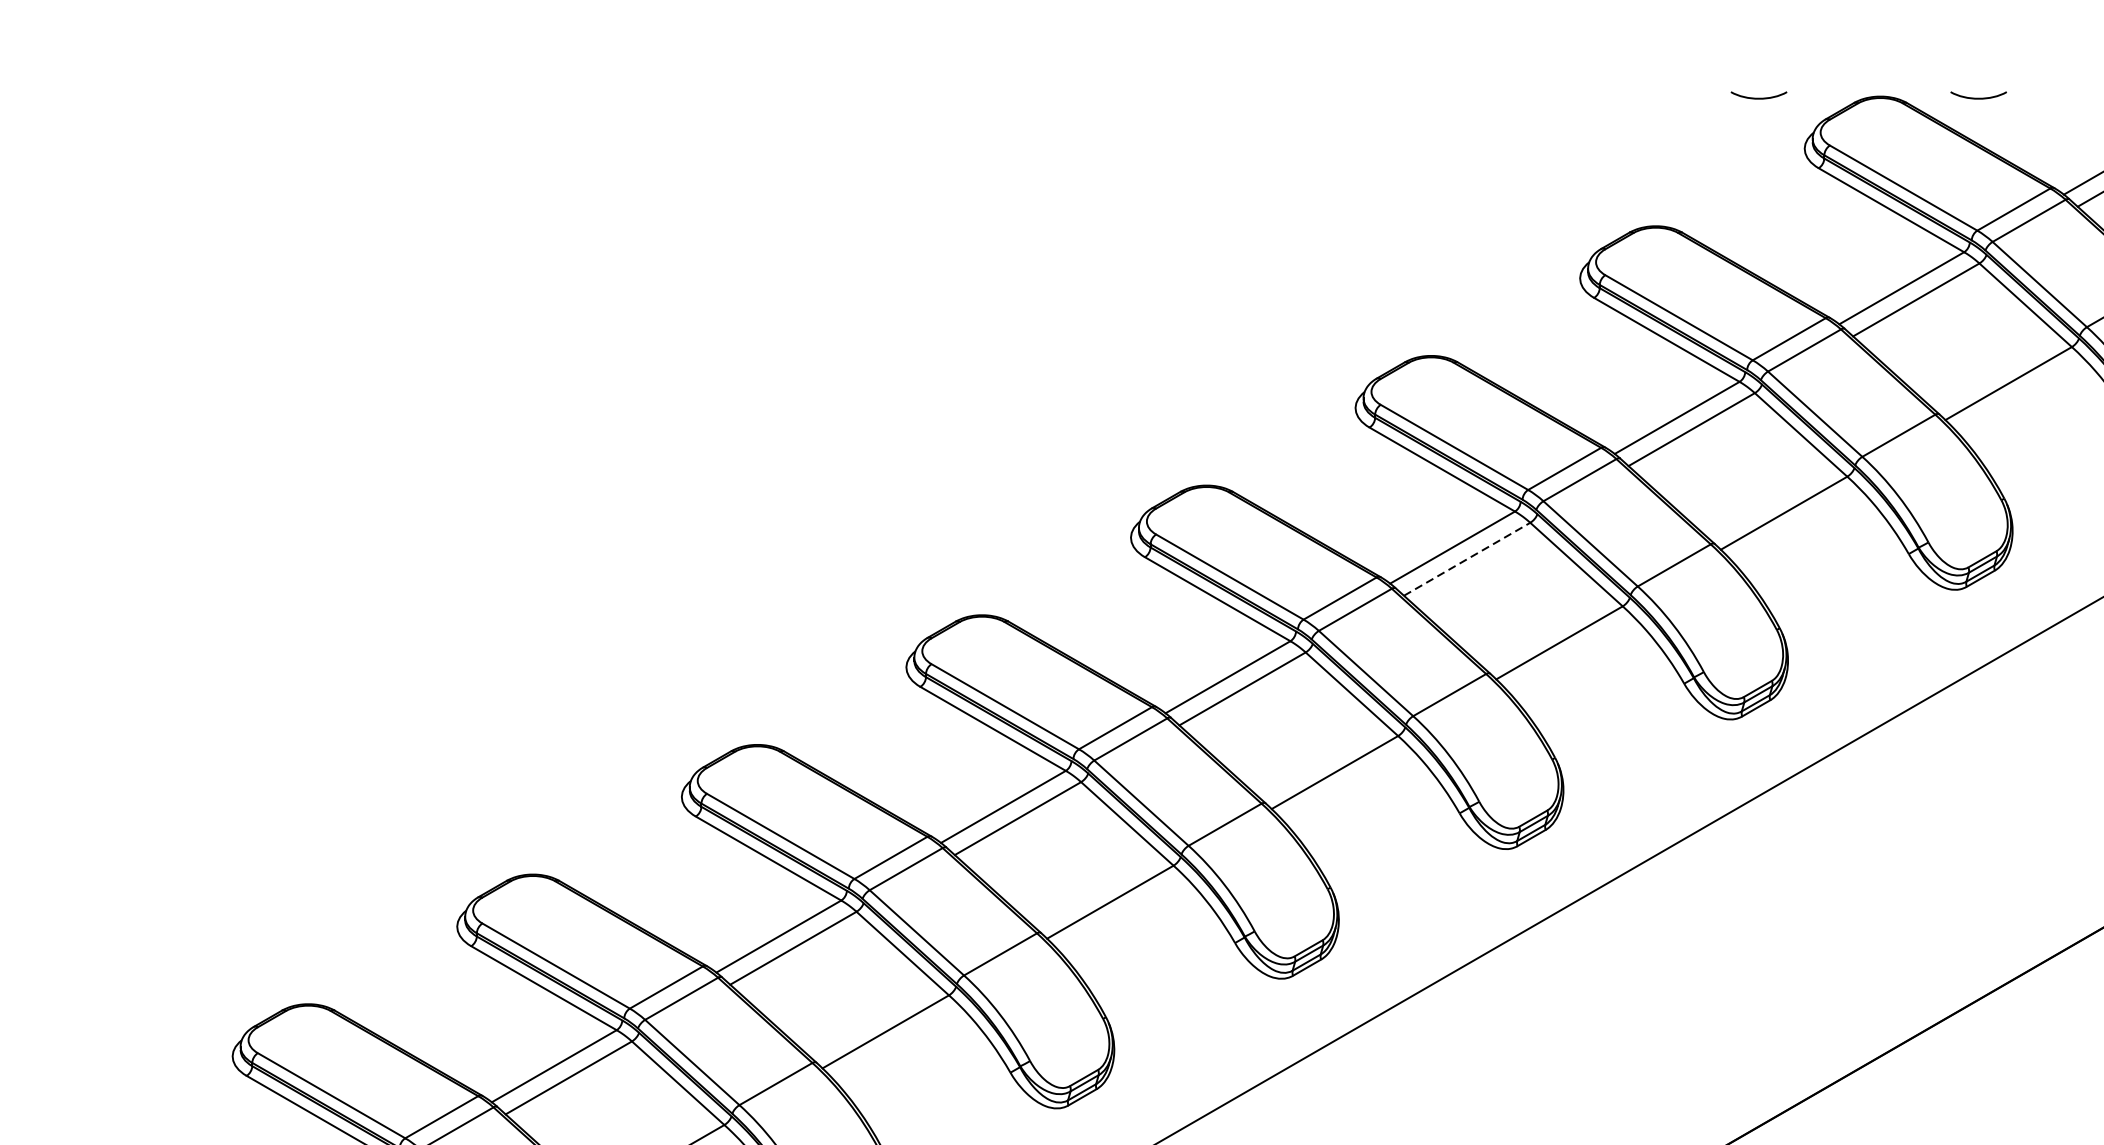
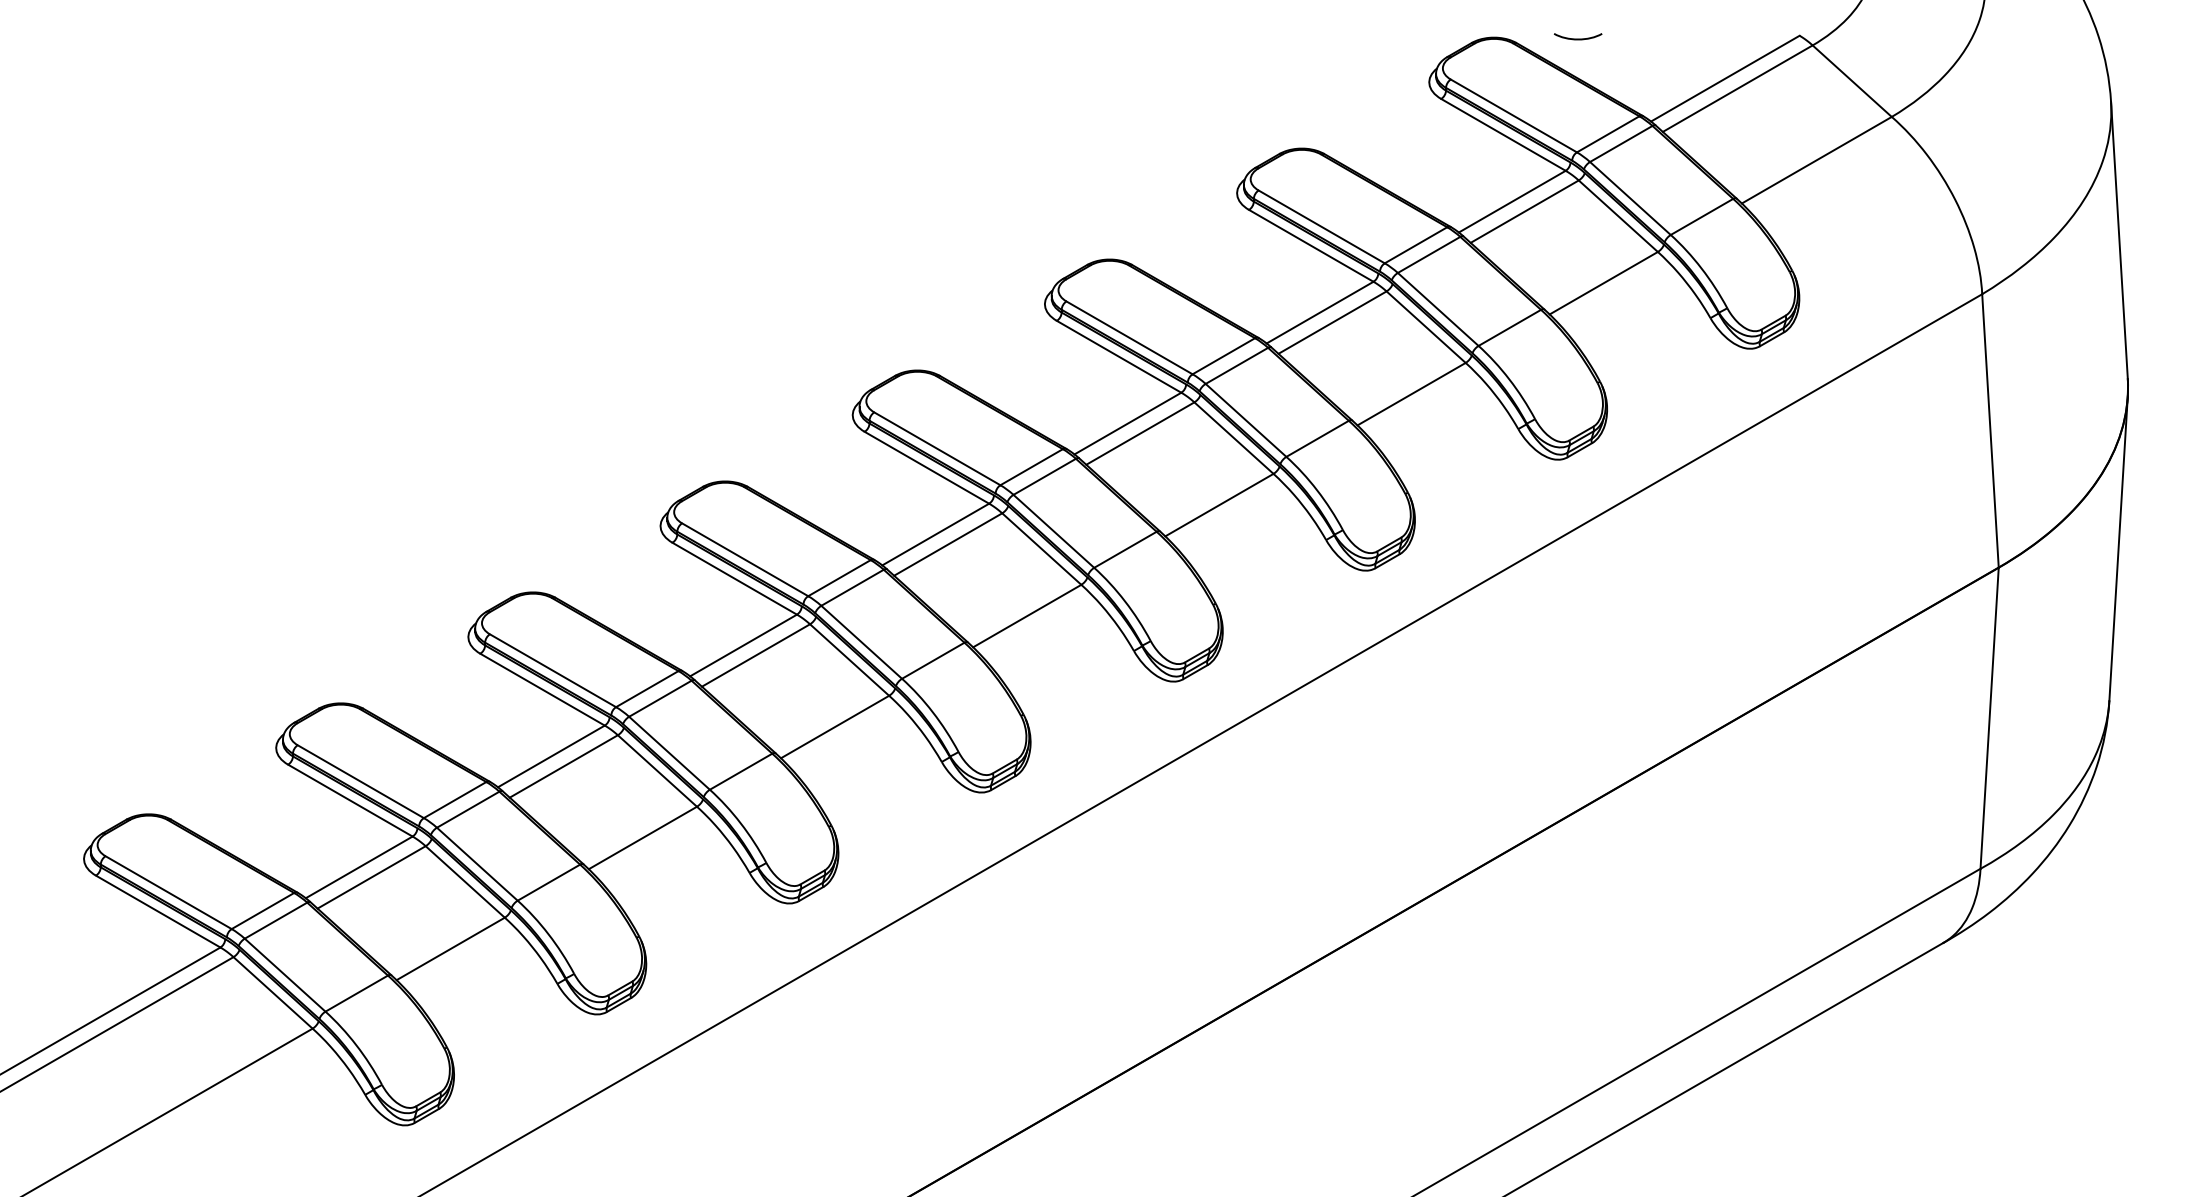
curve: (1759, 97) -> (1390, 38), removed
line: (1467, 559) -> (1140, 433), dashed -> solid

